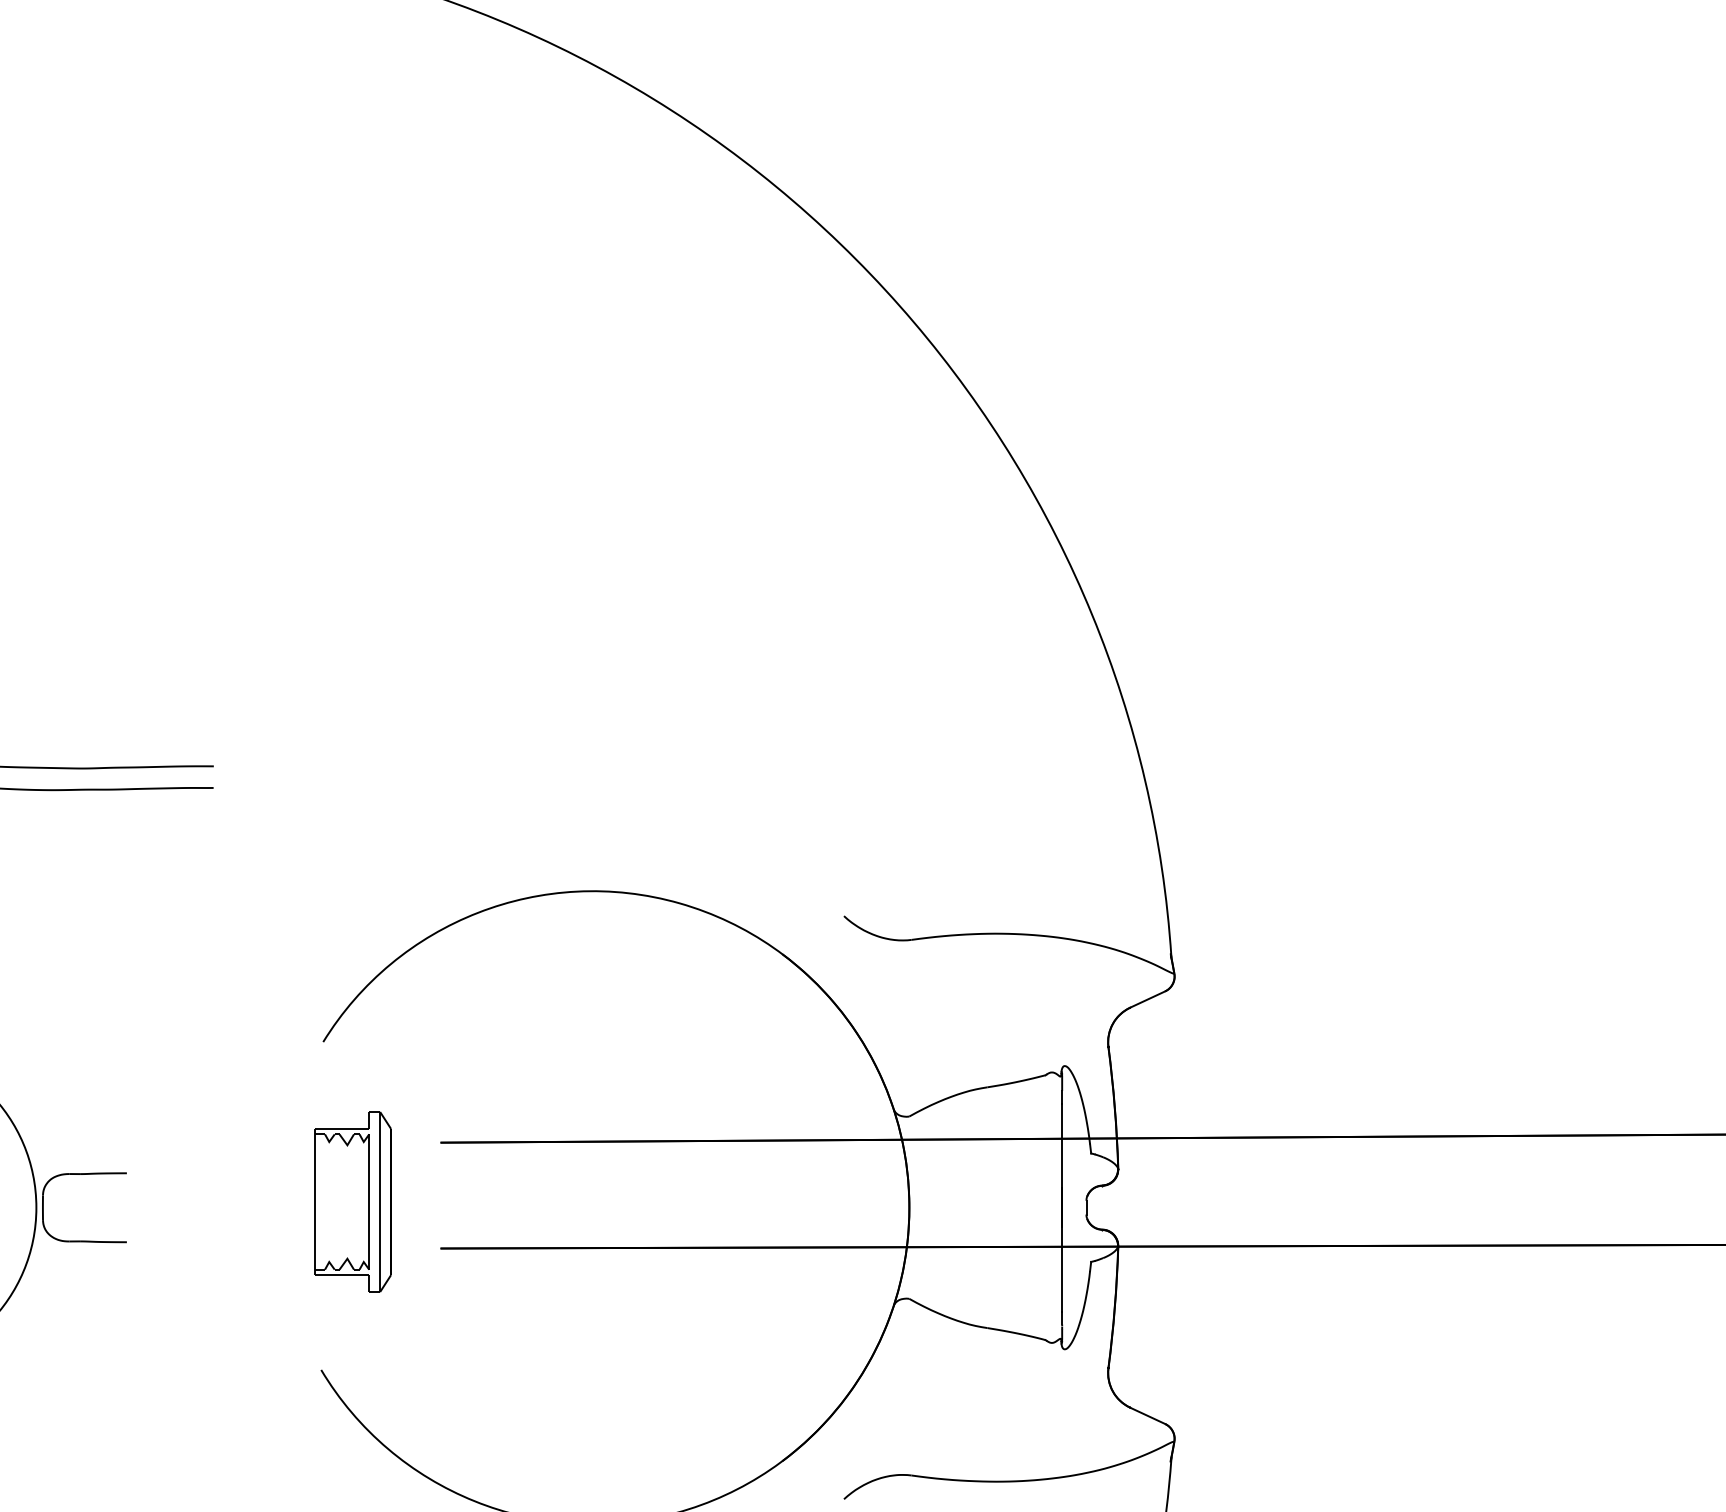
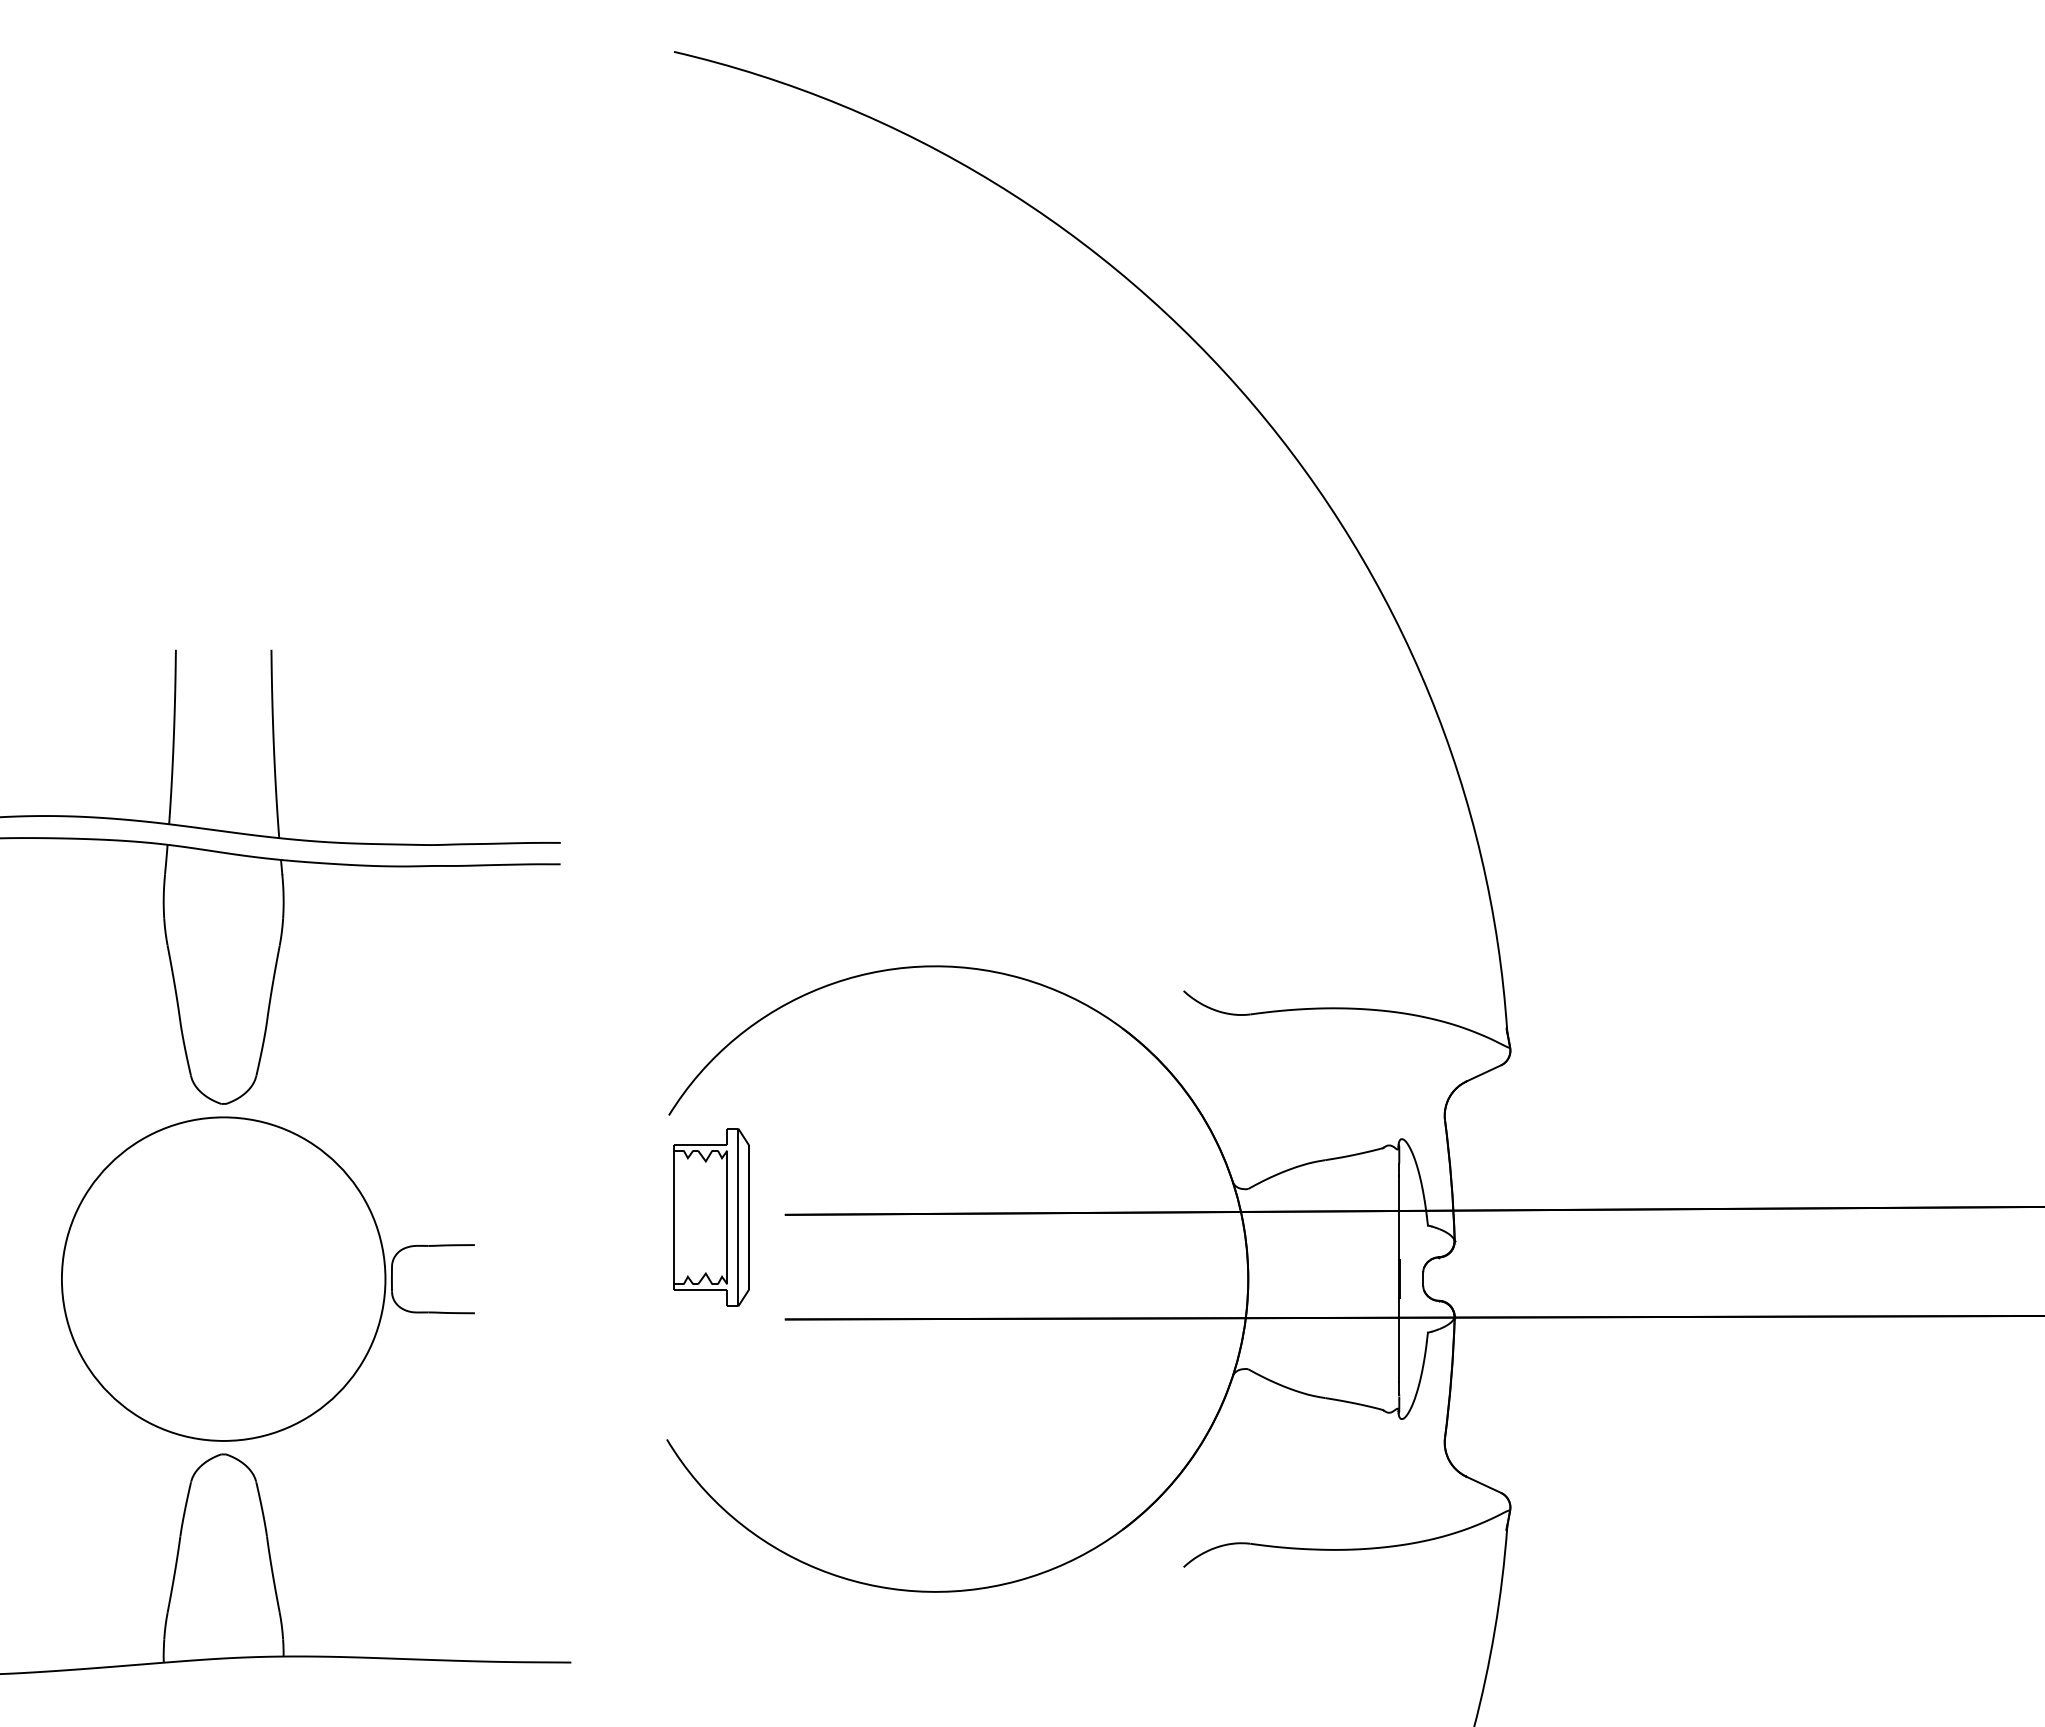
part: (353, 1202) -> (711, 1217), moved

